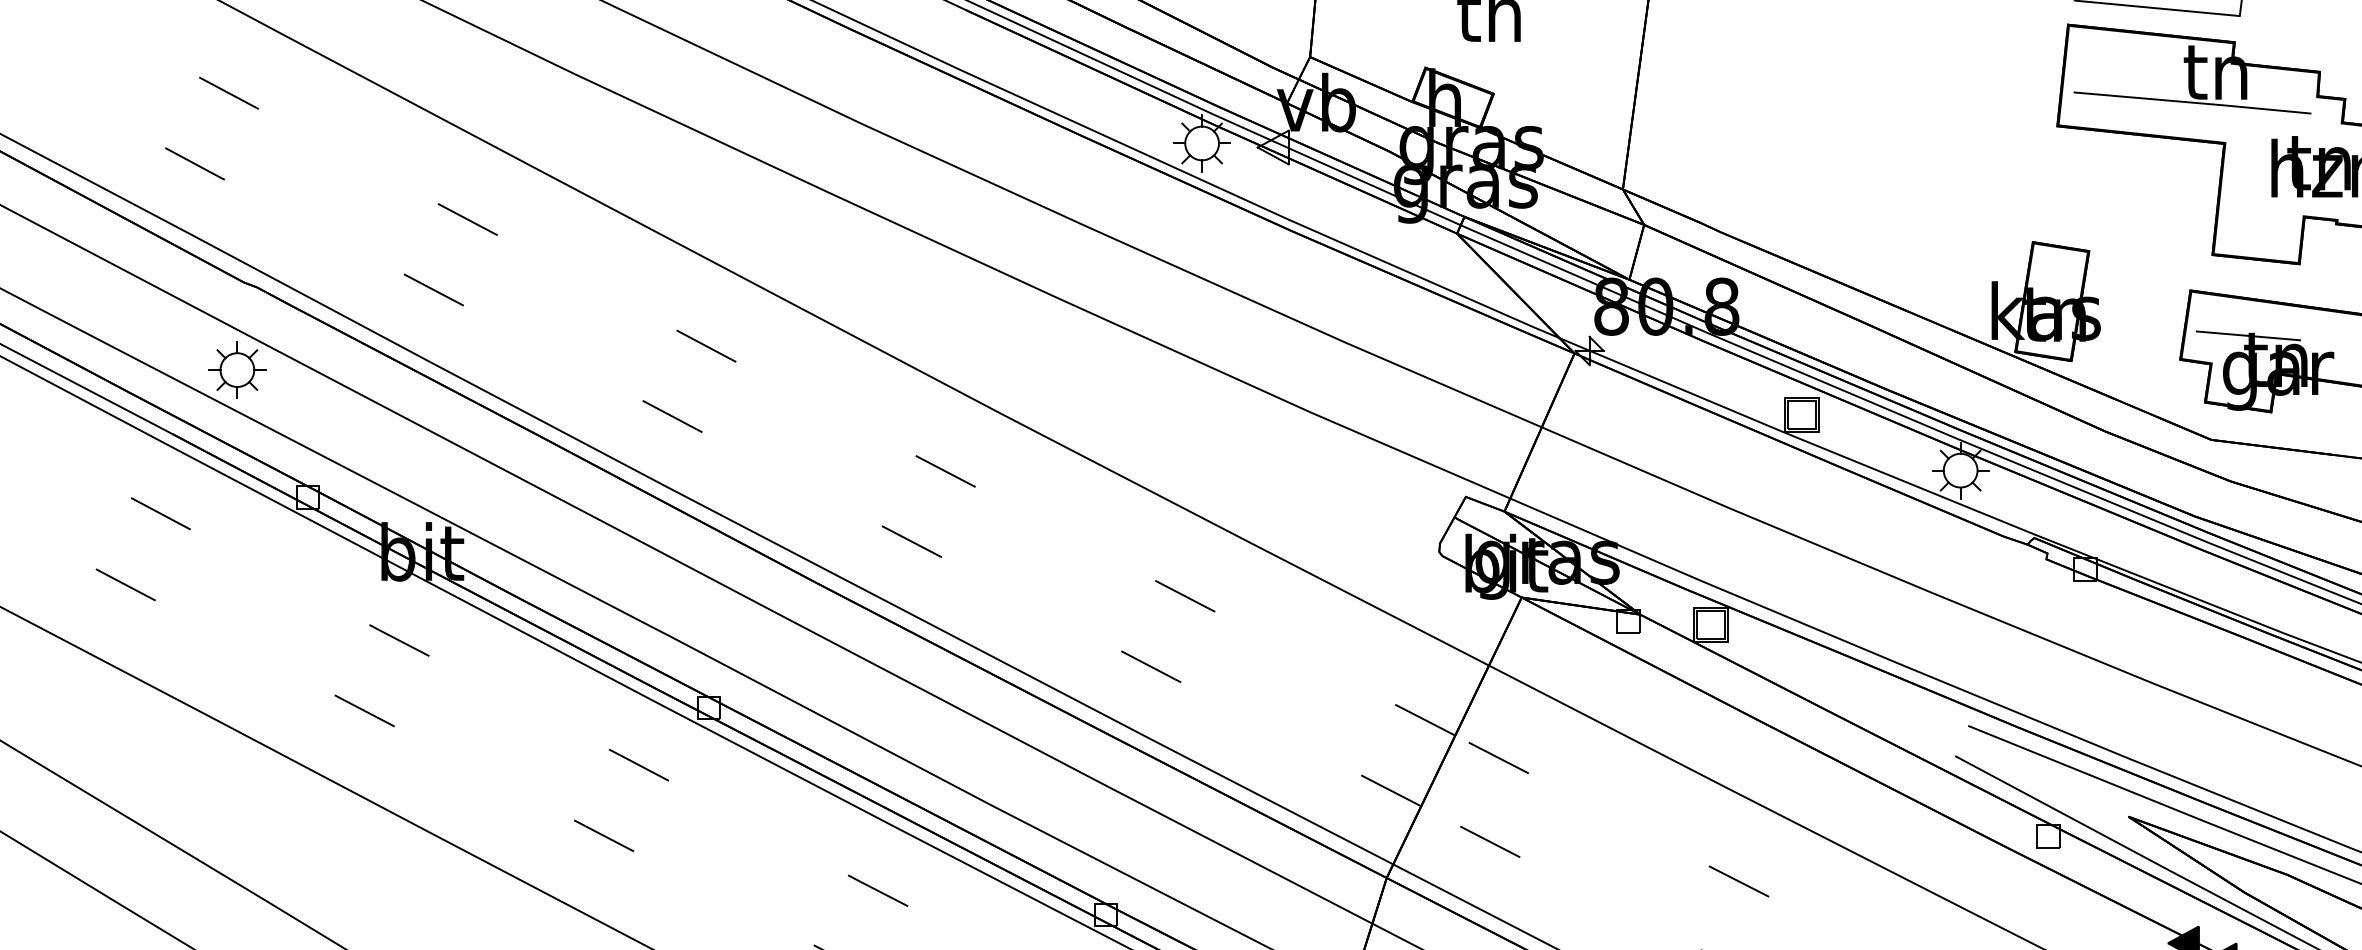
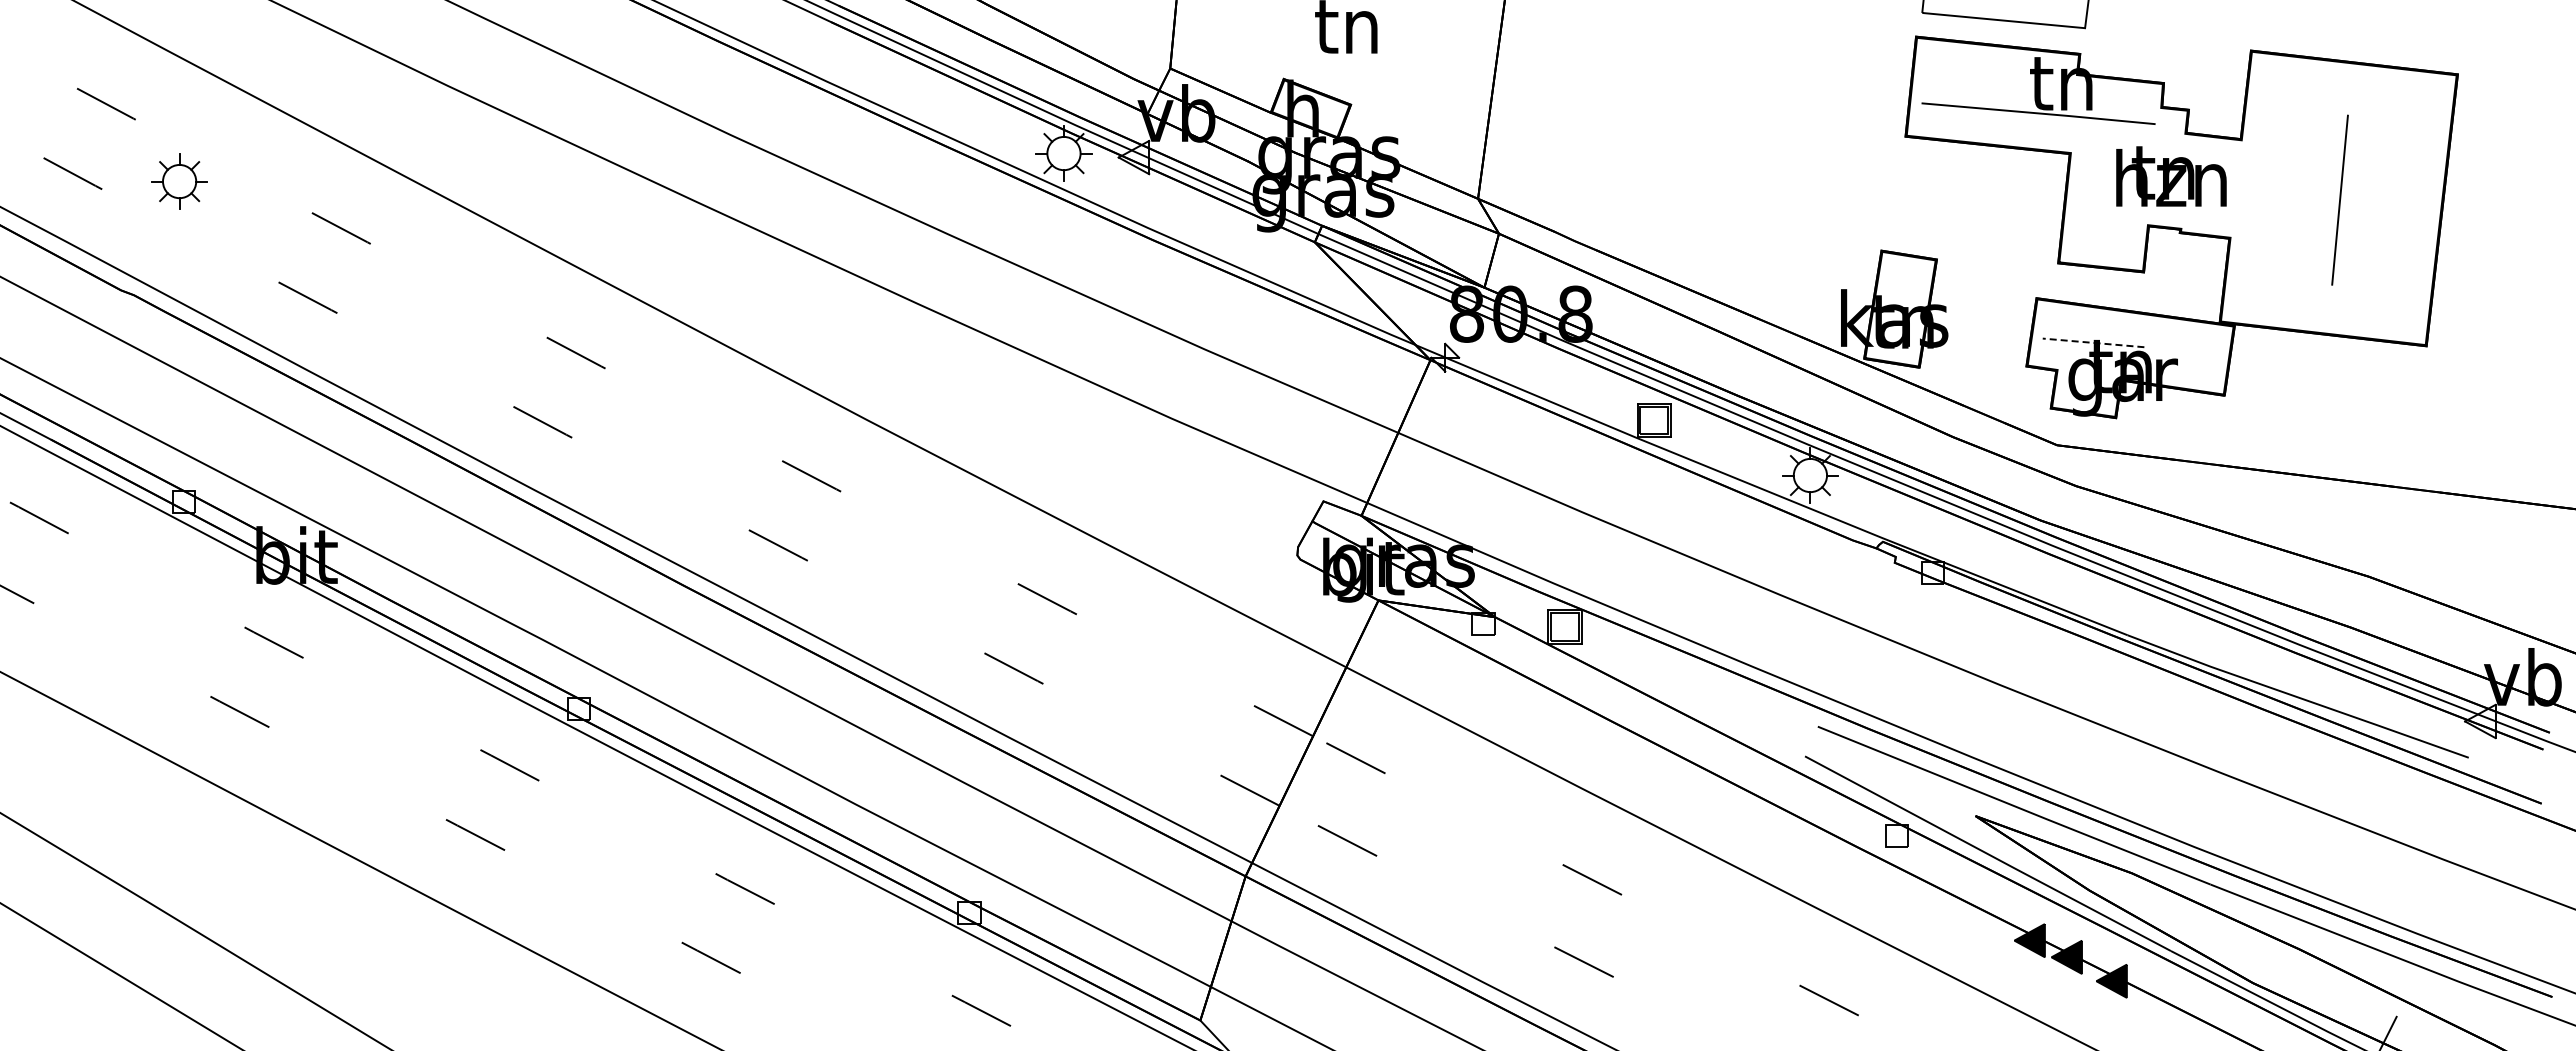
line: (2248, 335) -> (2093, 342), solid -> dashed
part: (237, 370) -> (179, 181), moved

